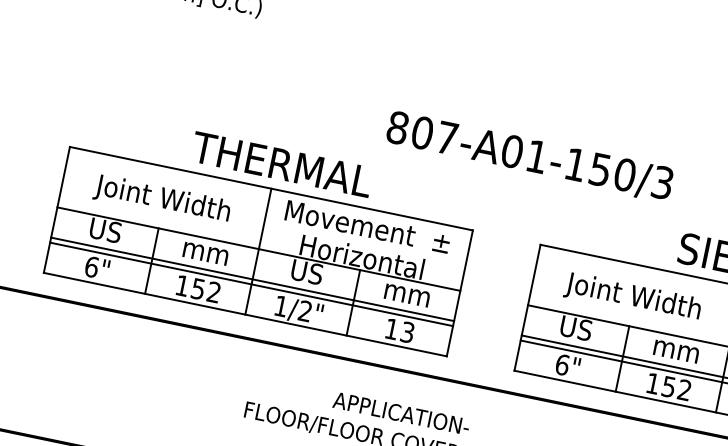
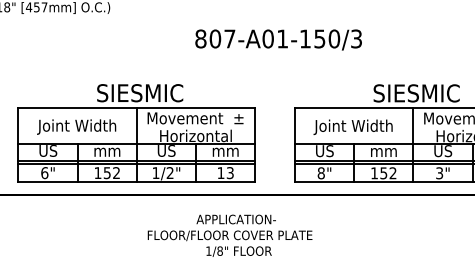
text: (529, 156) -> (278, 39), moved
text: (281, 164) -> (139, 93), THERMAL -> SIESMIC
text: (561, 364) -> (320, 173), 6" -> 8"

